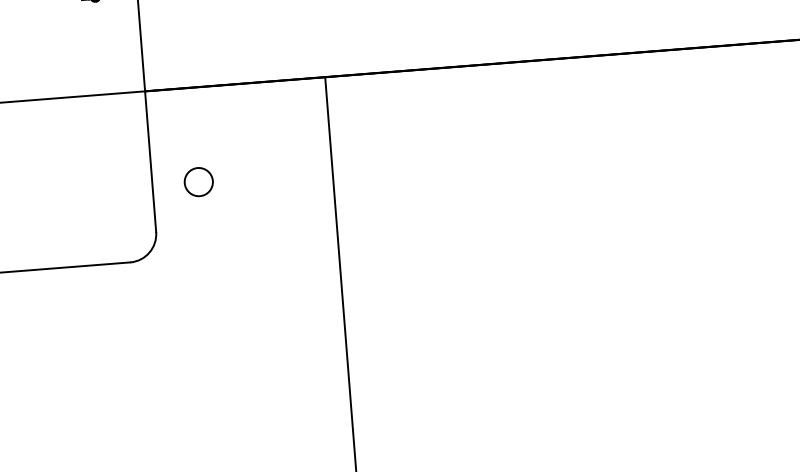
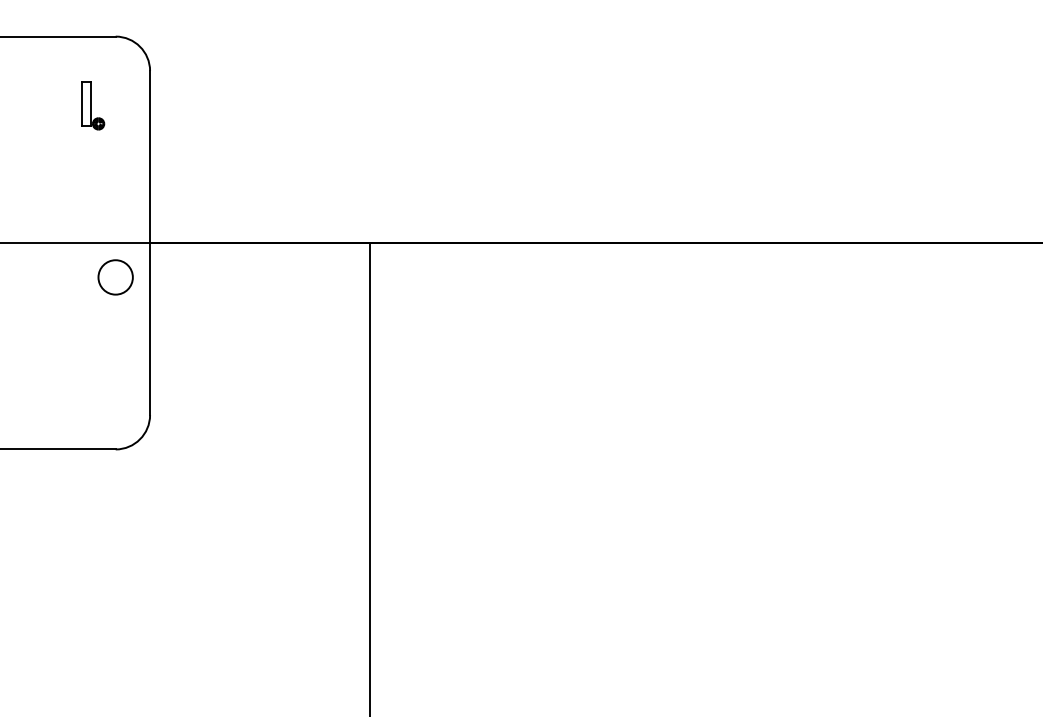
circle: (198, 182) -> (115, 277), moved

